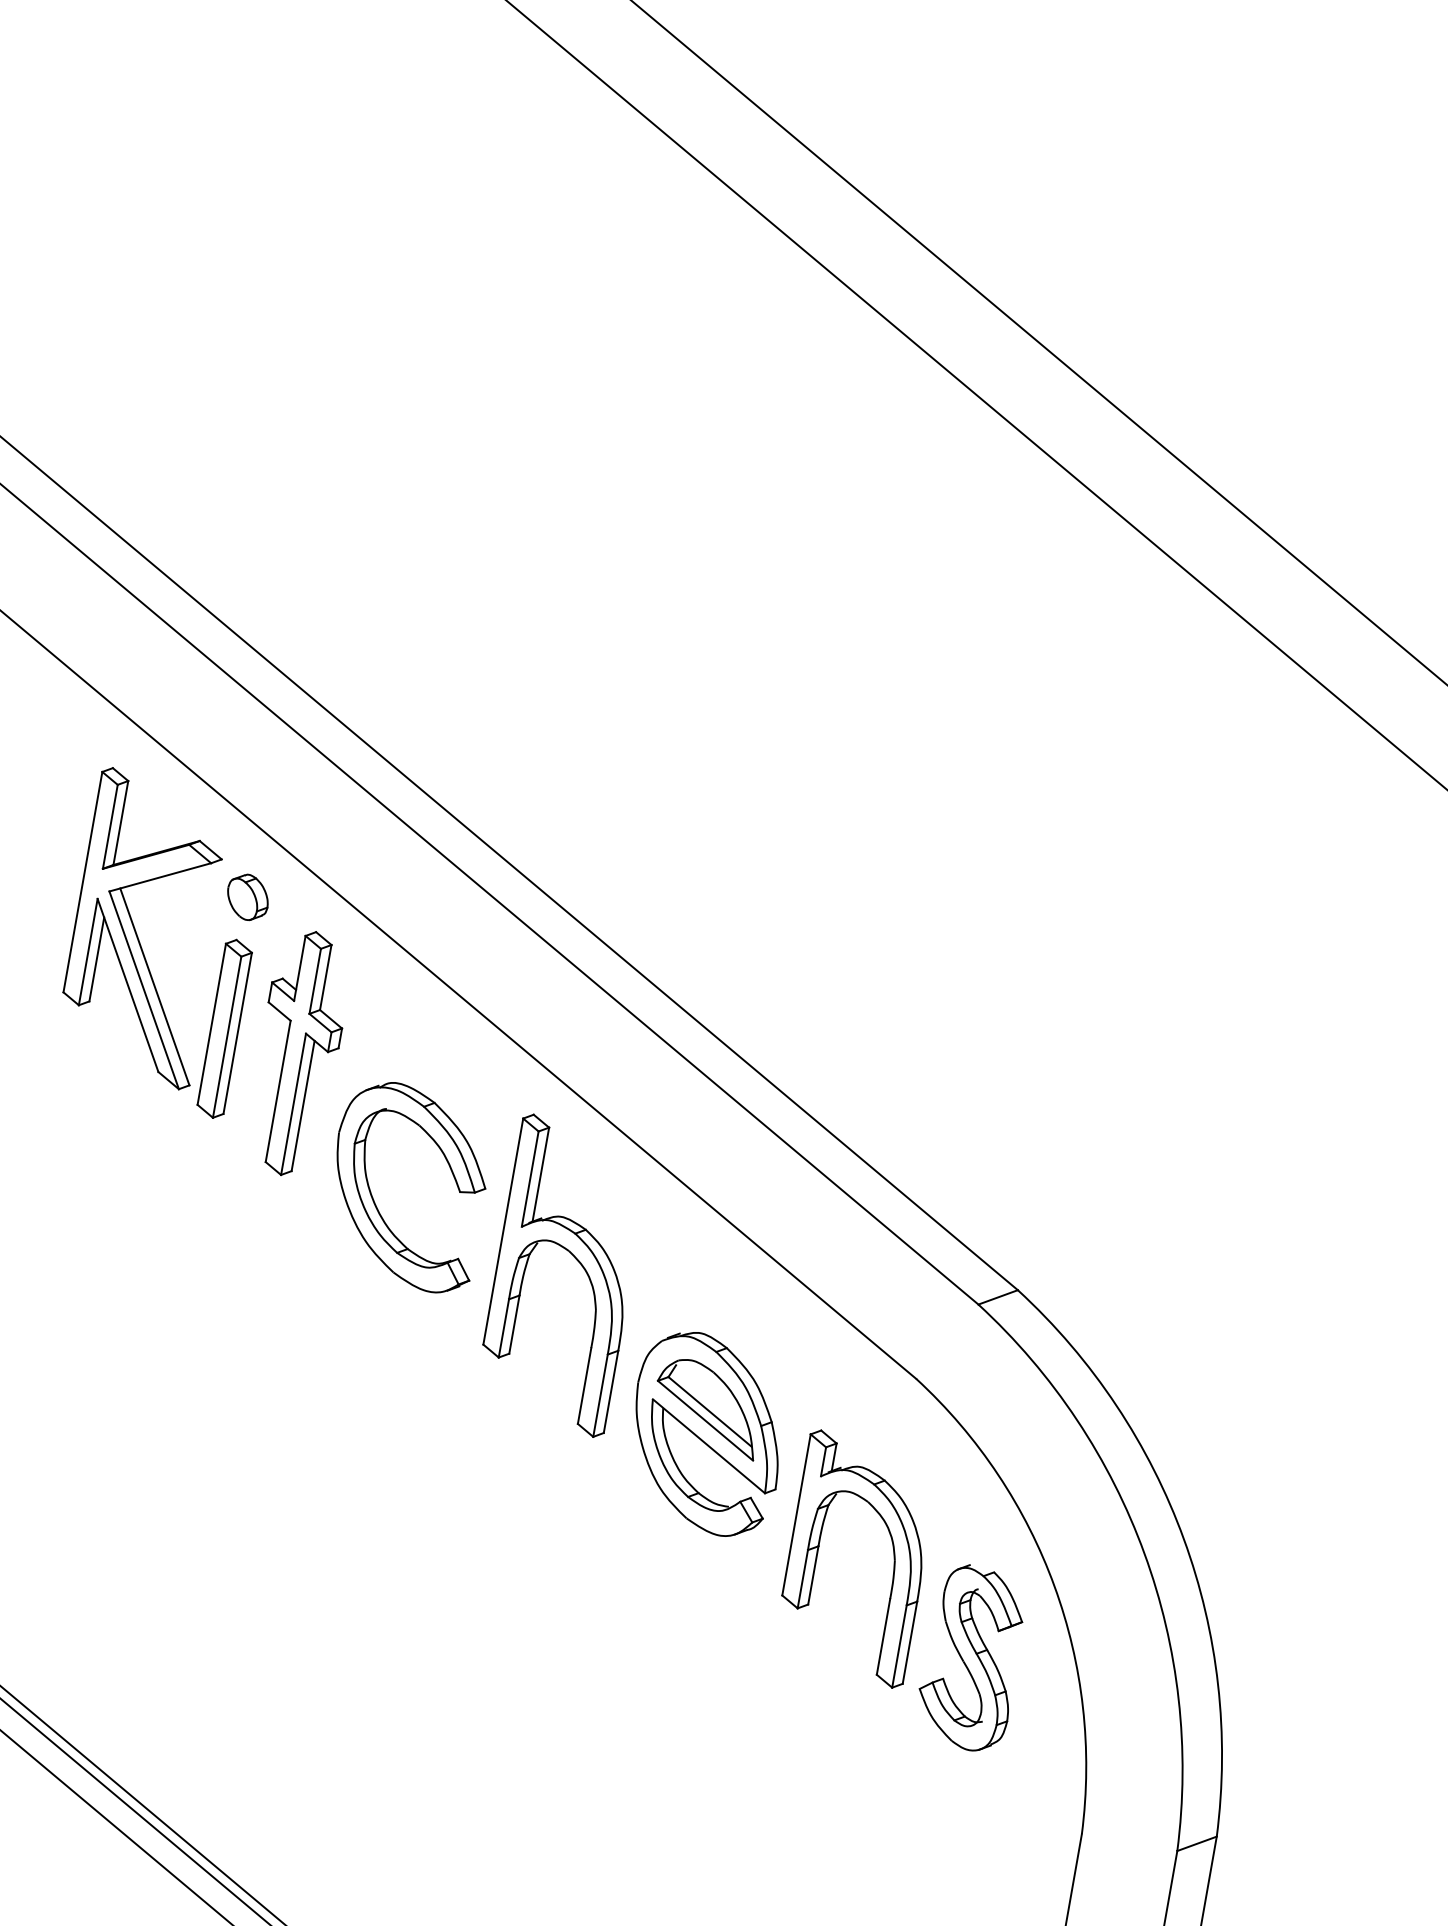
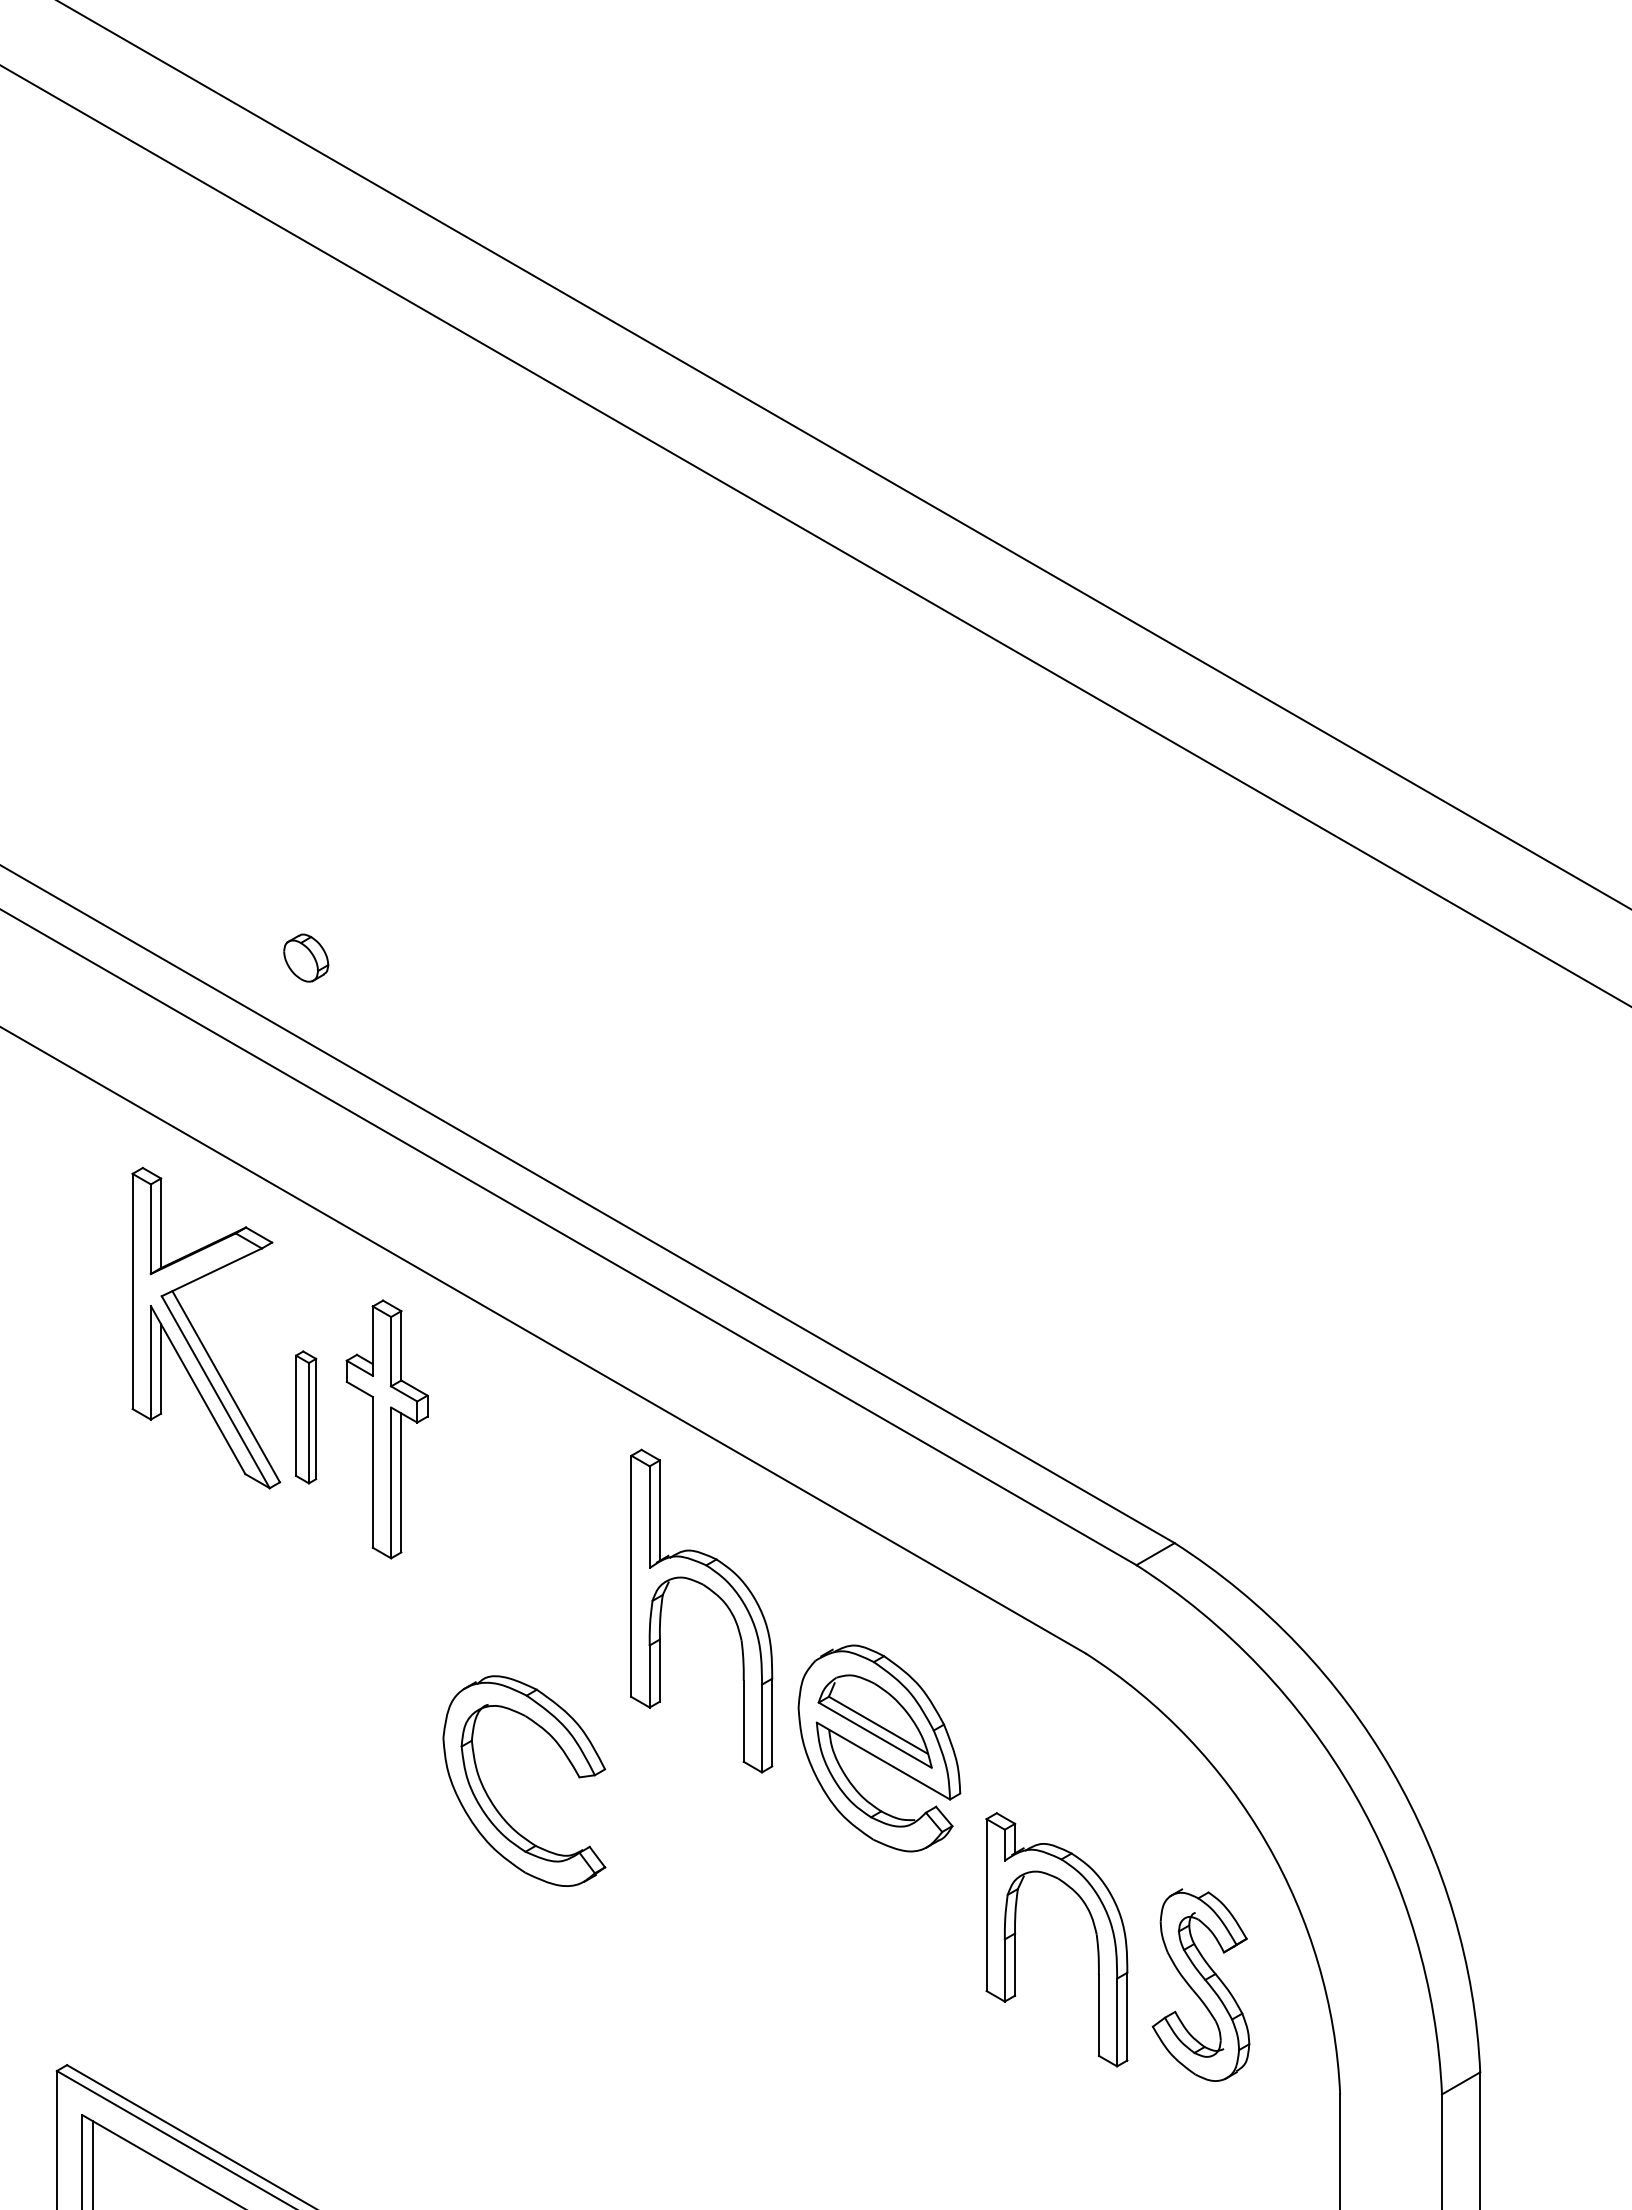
part: (248, 896) -> (306, 957), moved
part: (224, 1028) -> (305, 1417), size x0.7
part: (374, 1200) -> (492, 1801), moved
part: (893, 1556) -> (1094, 1930), moved
part: (971, 1657) -> (1200, 1984), moved

